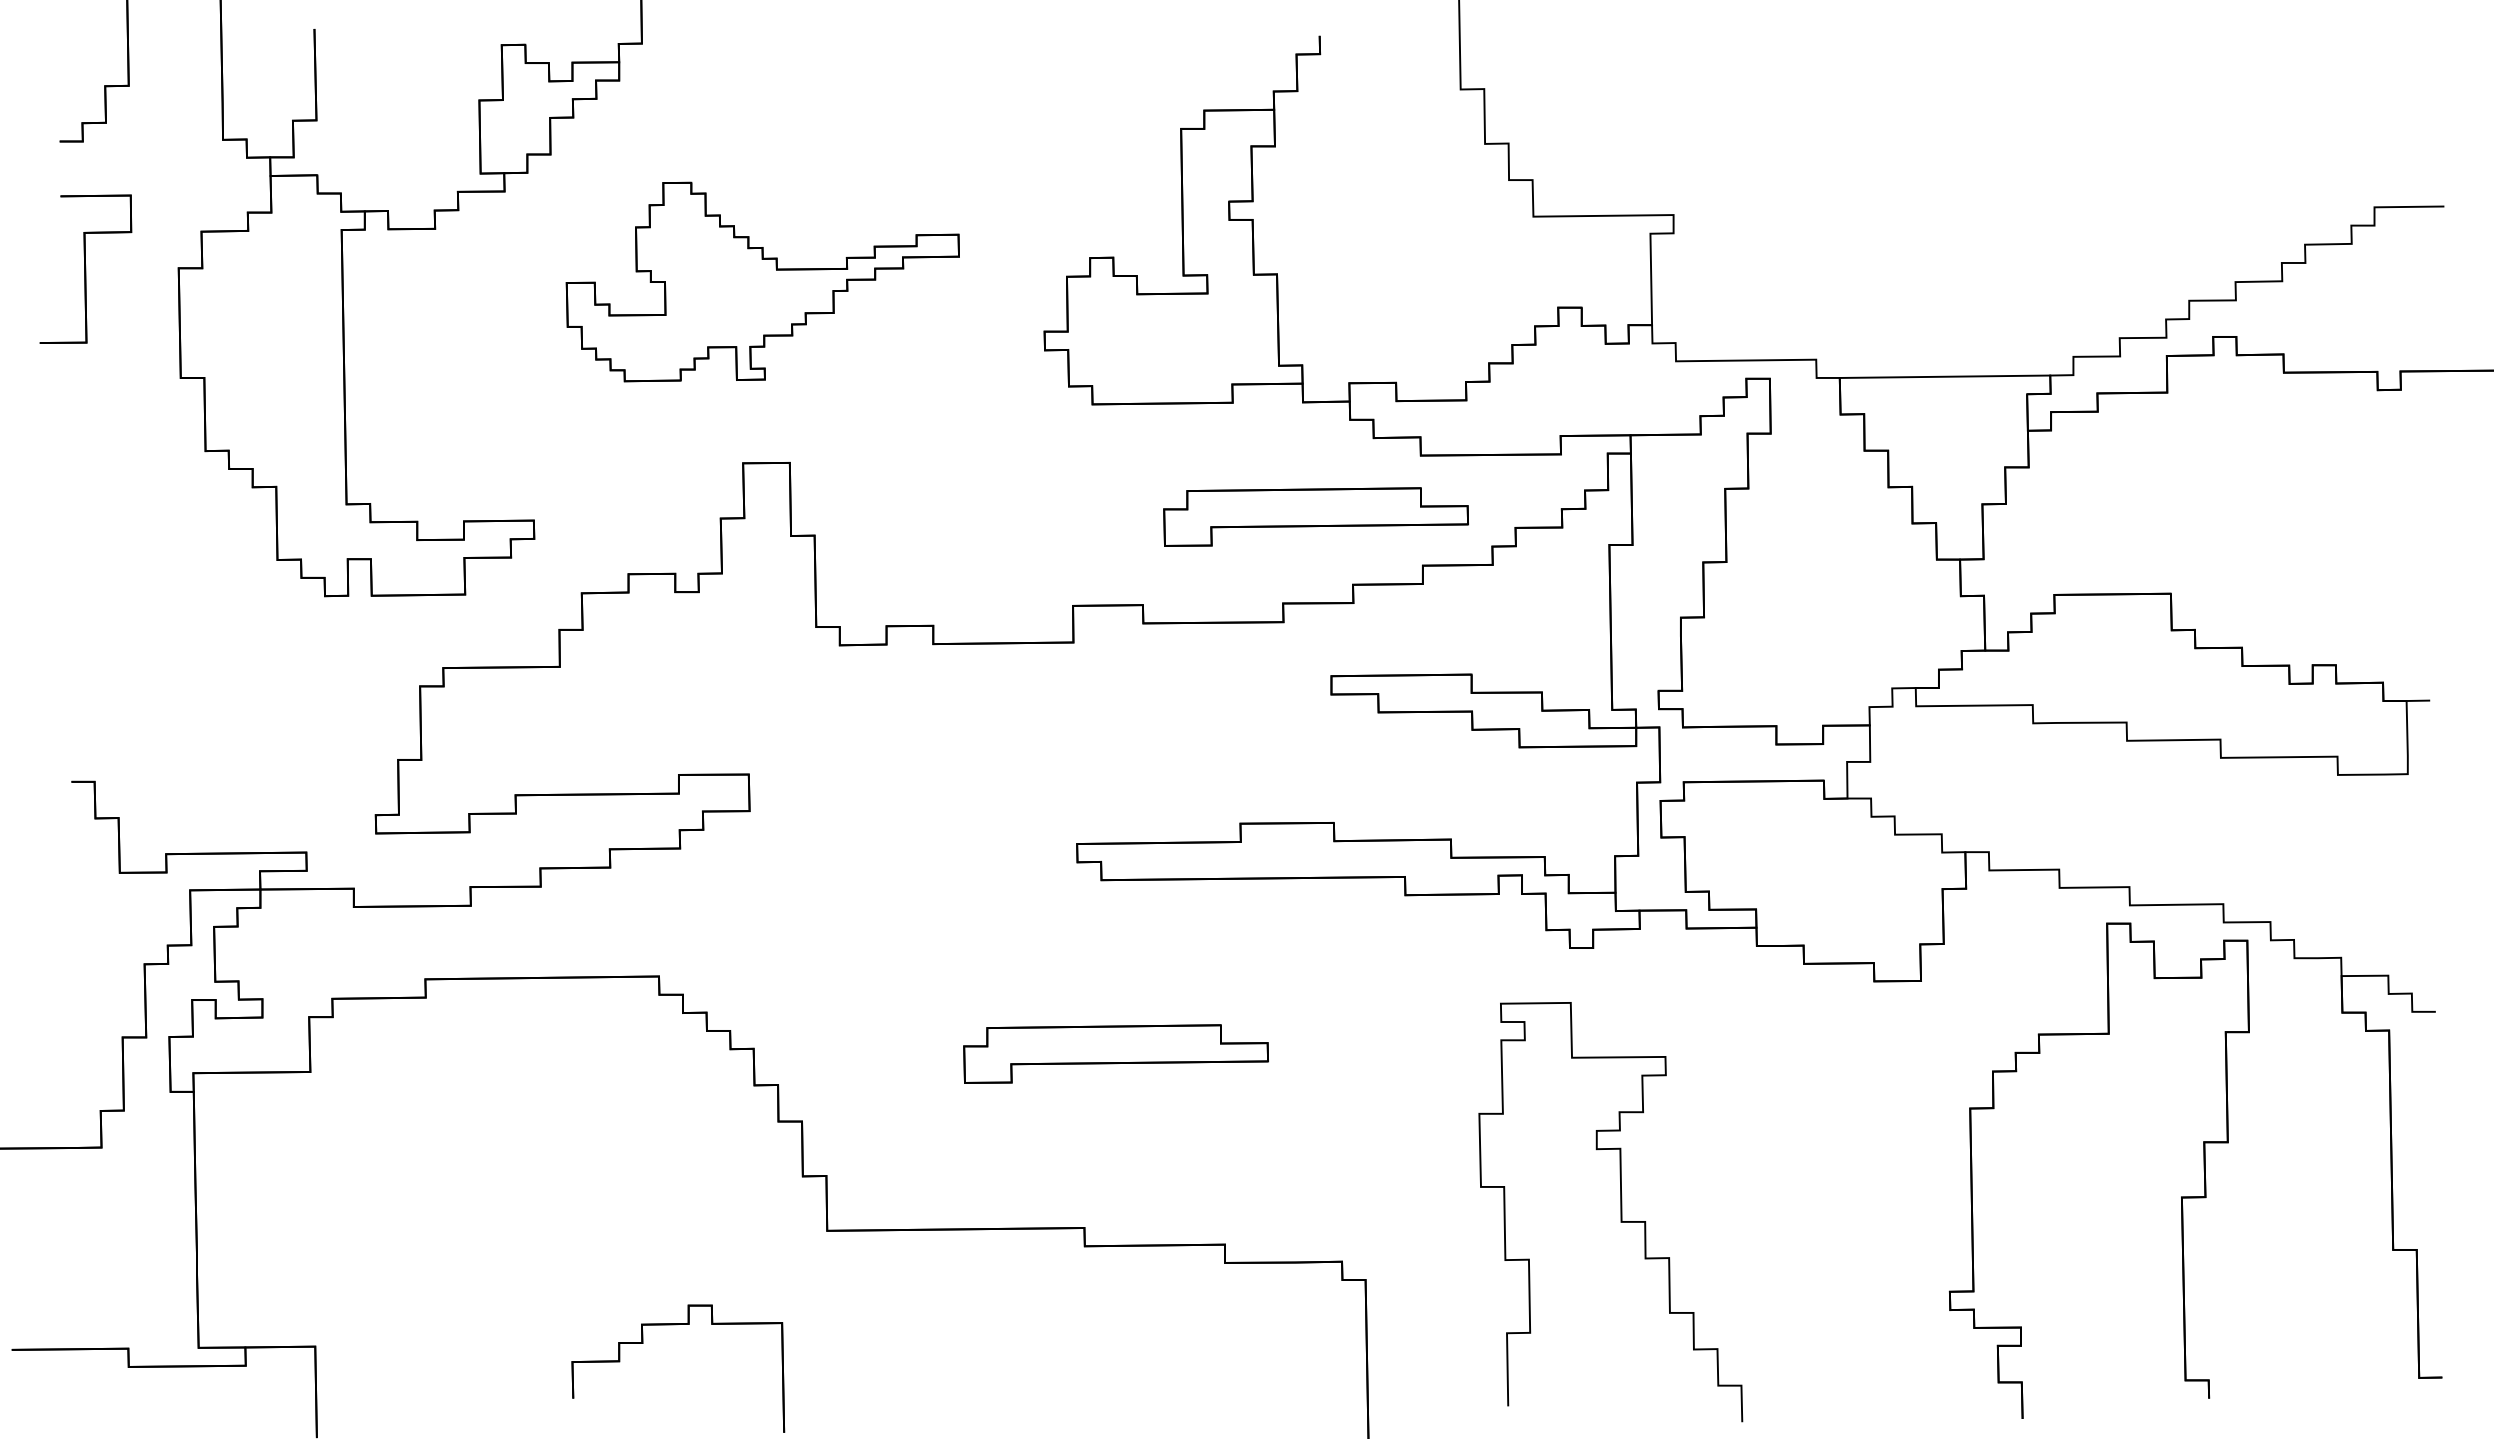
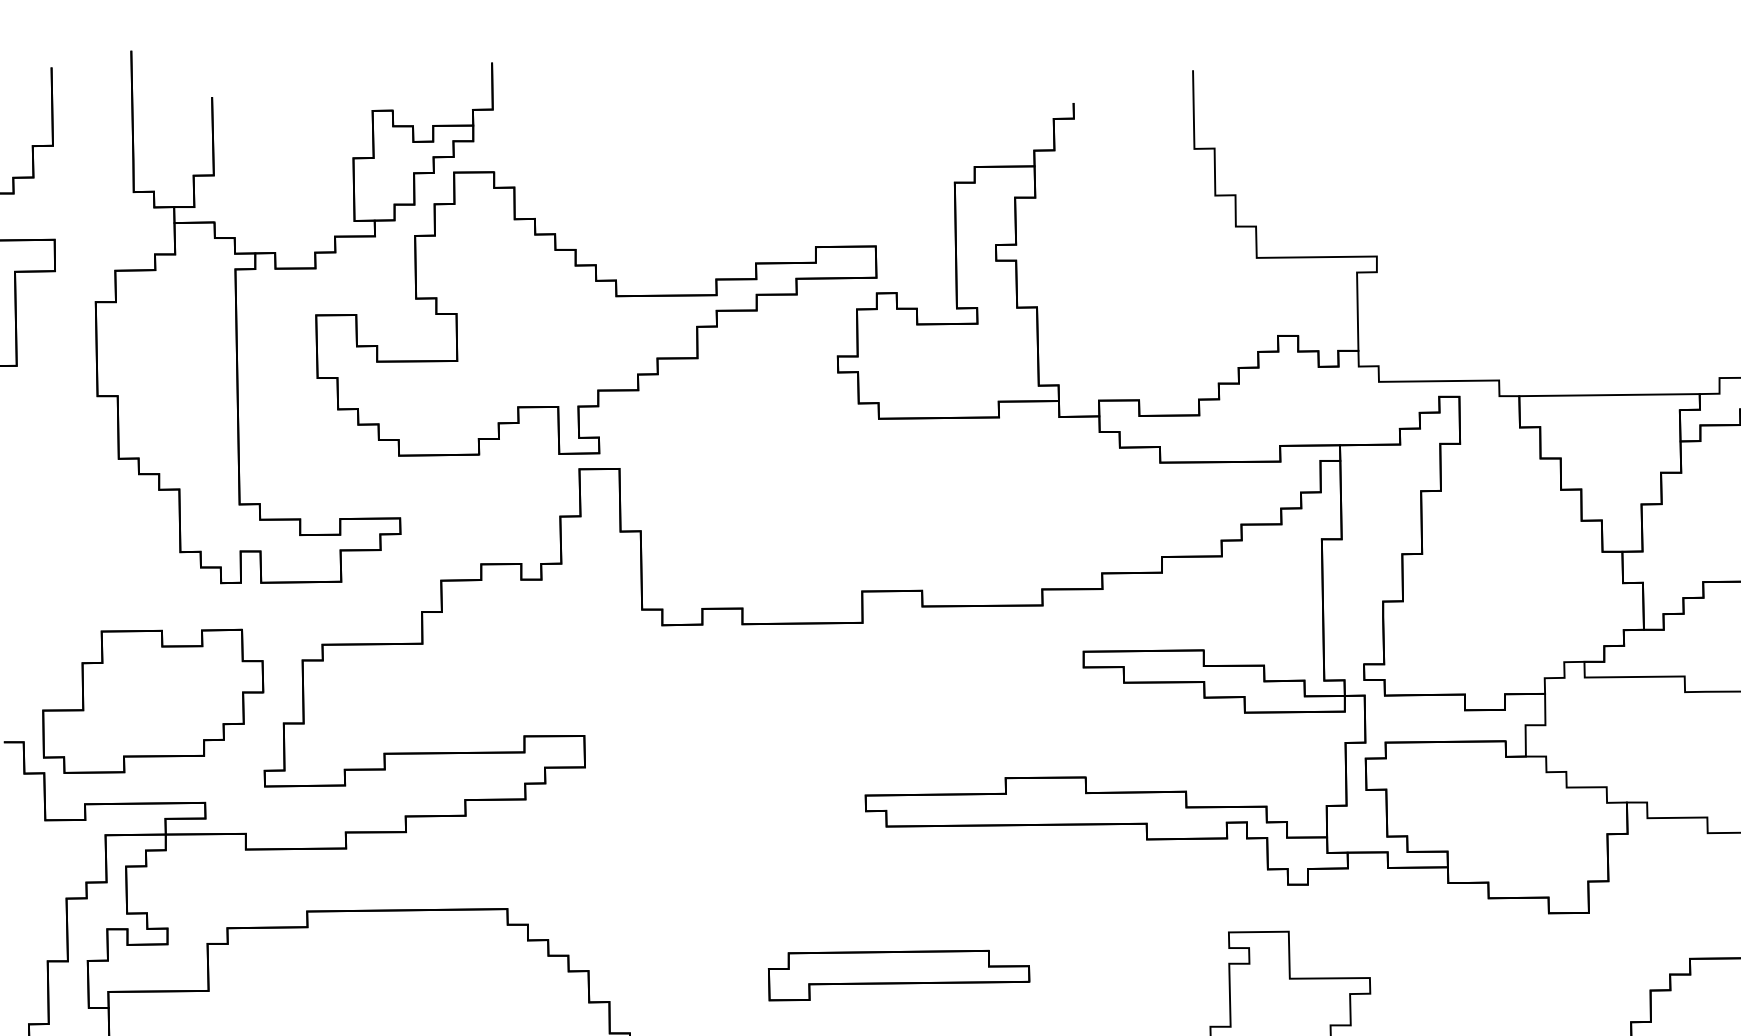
part: (762, 281) -> (596, 313), size x1.67
part: (1315, 516) -> (1070, 514), removed
part: (245, 733) -> (153, 700), added

